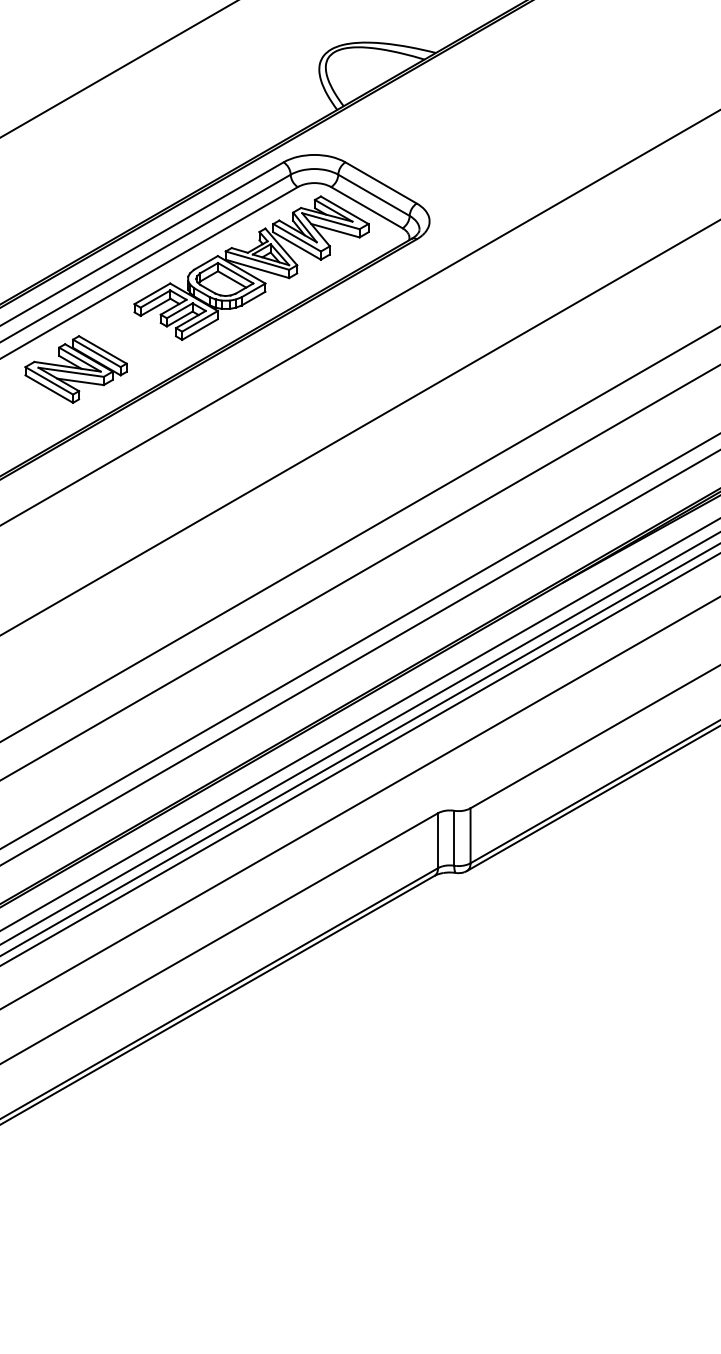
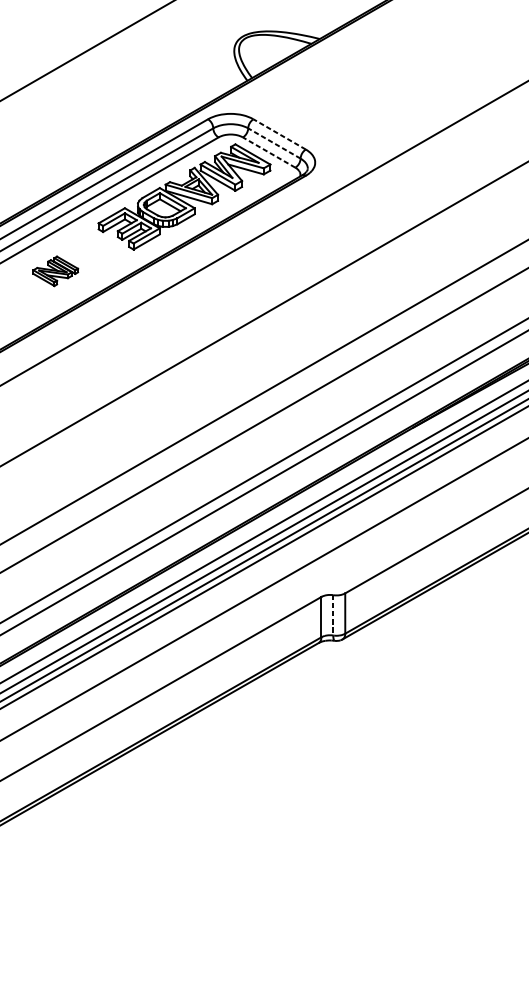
line: (380, 182) -> (279, 134), solid -> dashed
line: (373, 195) -> (274, 143), solid -> dashed
line: (366, 207) -> (268, 152), solid -> dashed
part: (75, 369) -> (55, 271), size x0.6
line: (454, 838) -> (333, 615), solid -> dashed

